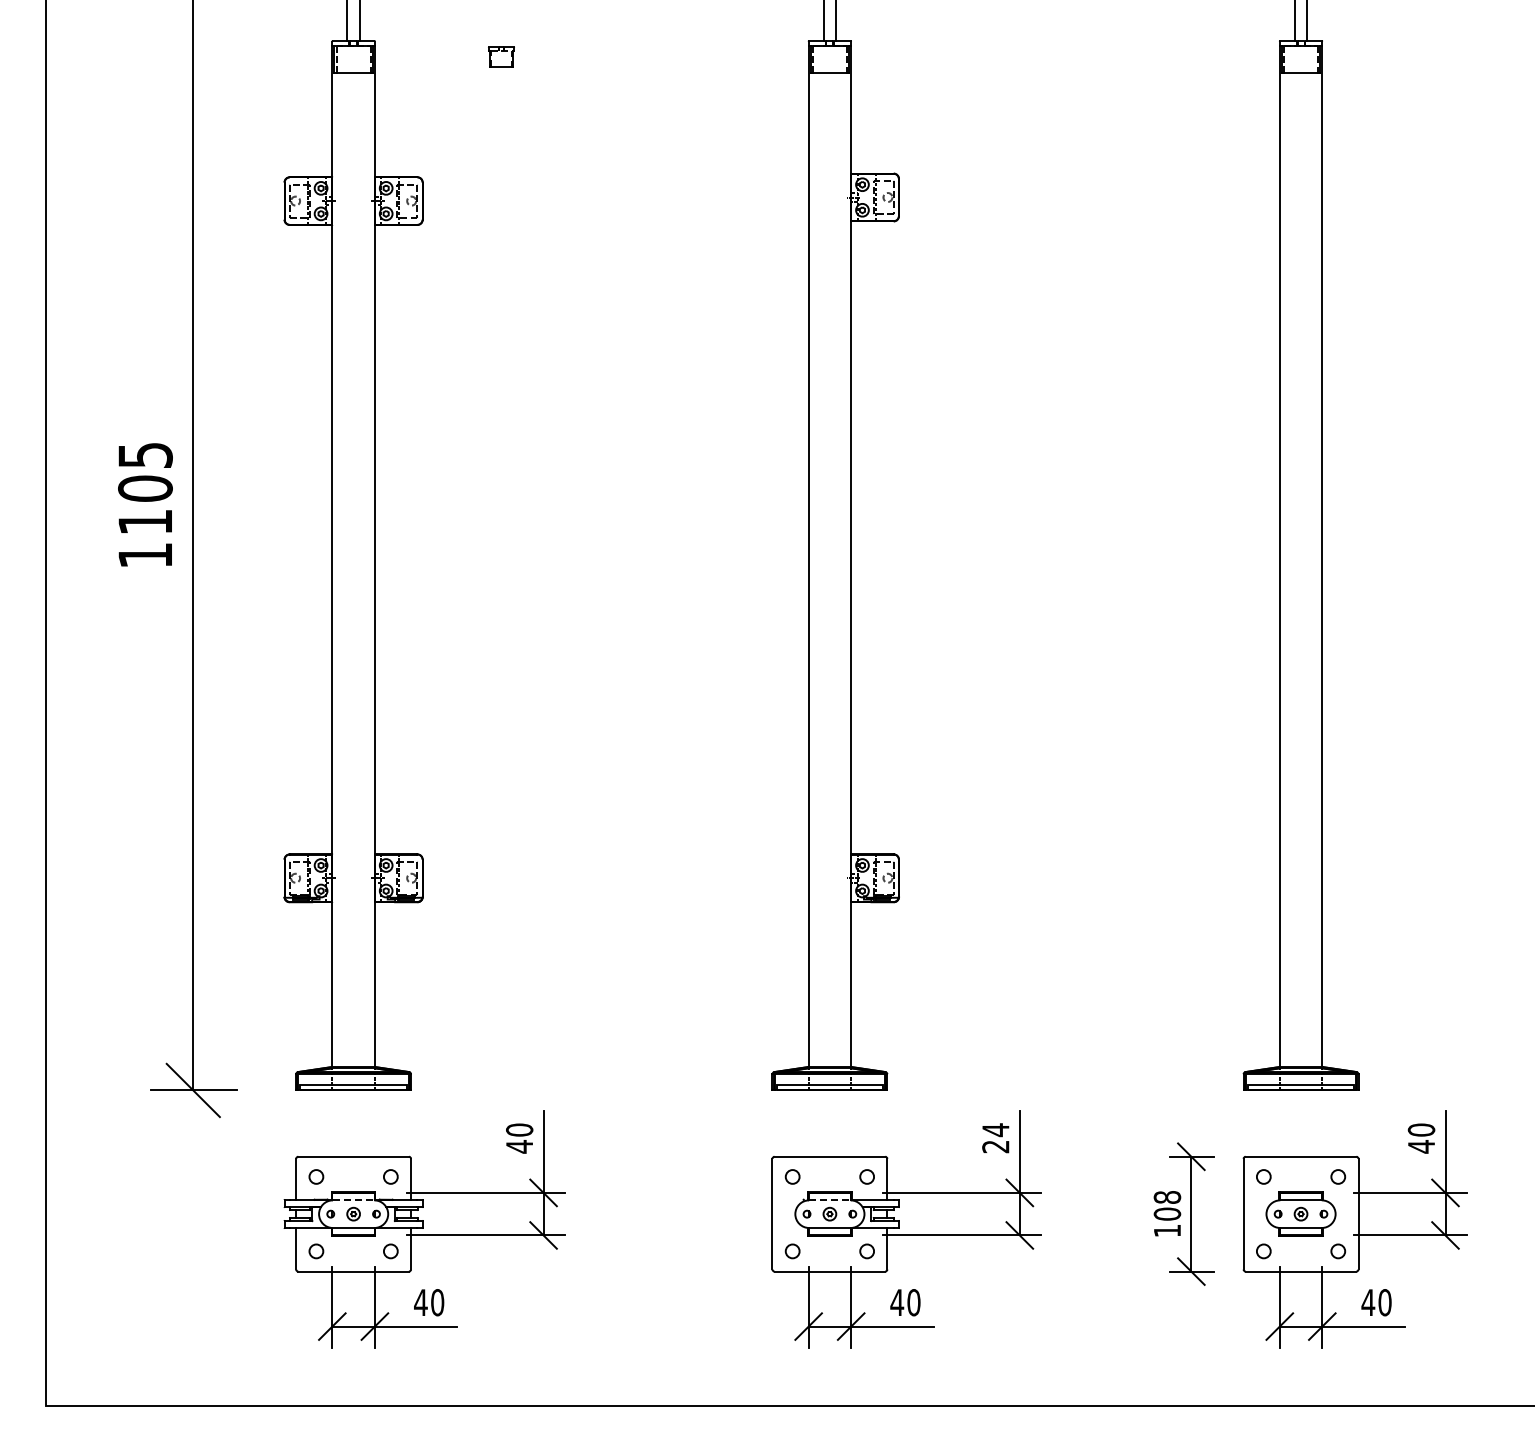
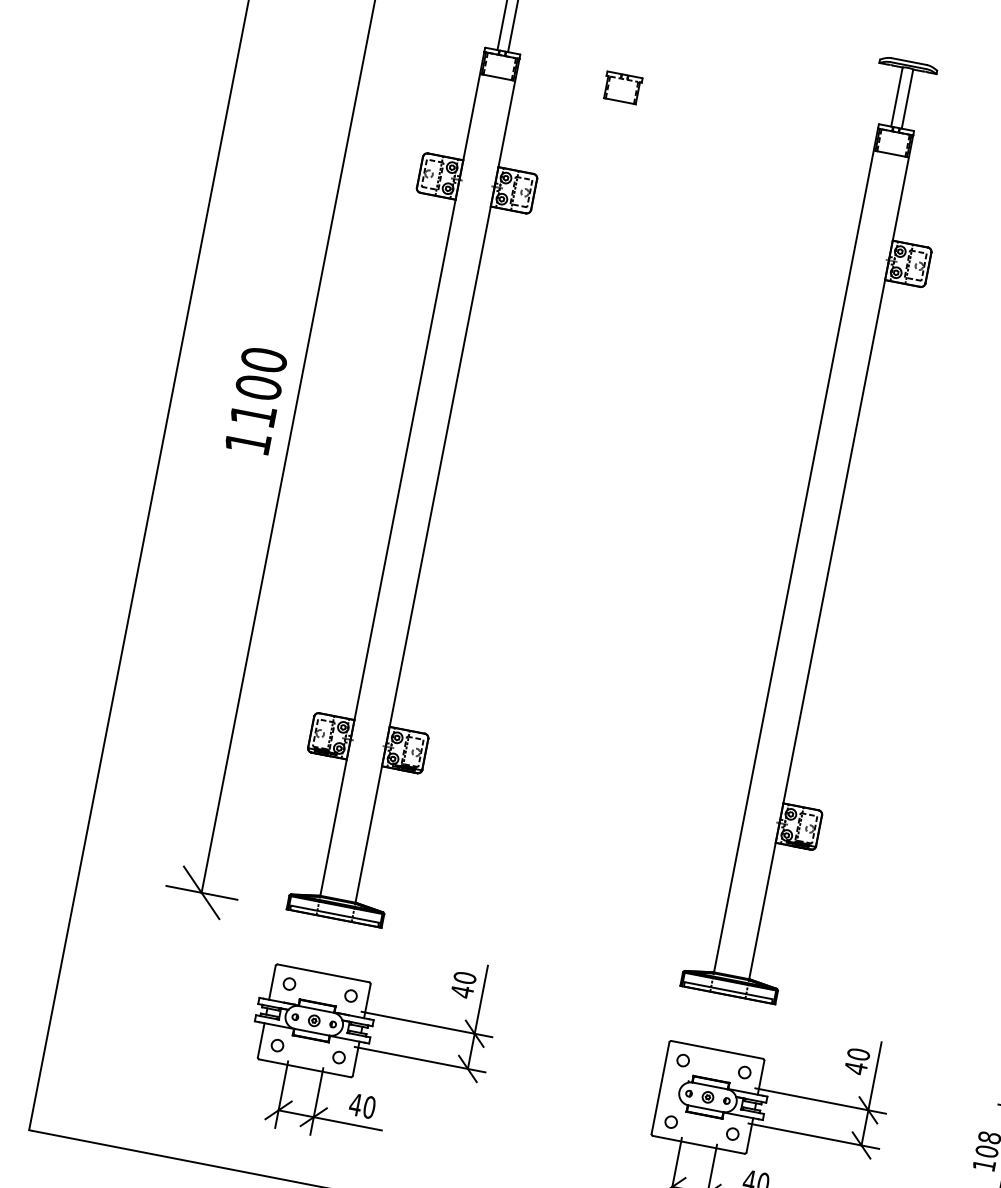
part: (501, 56) -> (622, 87), size x1.67
text: (145, 455) -> (264, 360), 1105 -> 1100
text: (995, 1138) -> (857, 1061), 24 -> 40
line: (353, 1200) -> (316, 1009), dashed -> solid
line: (829, 1200) -> (709, 1085), dashed -> solid

